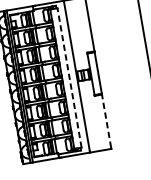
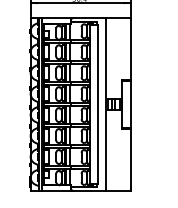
line: (69, 77) -> (98, 103), dashed -> solid
line: (106, 120) -> (130, 158), dashed -> solid

